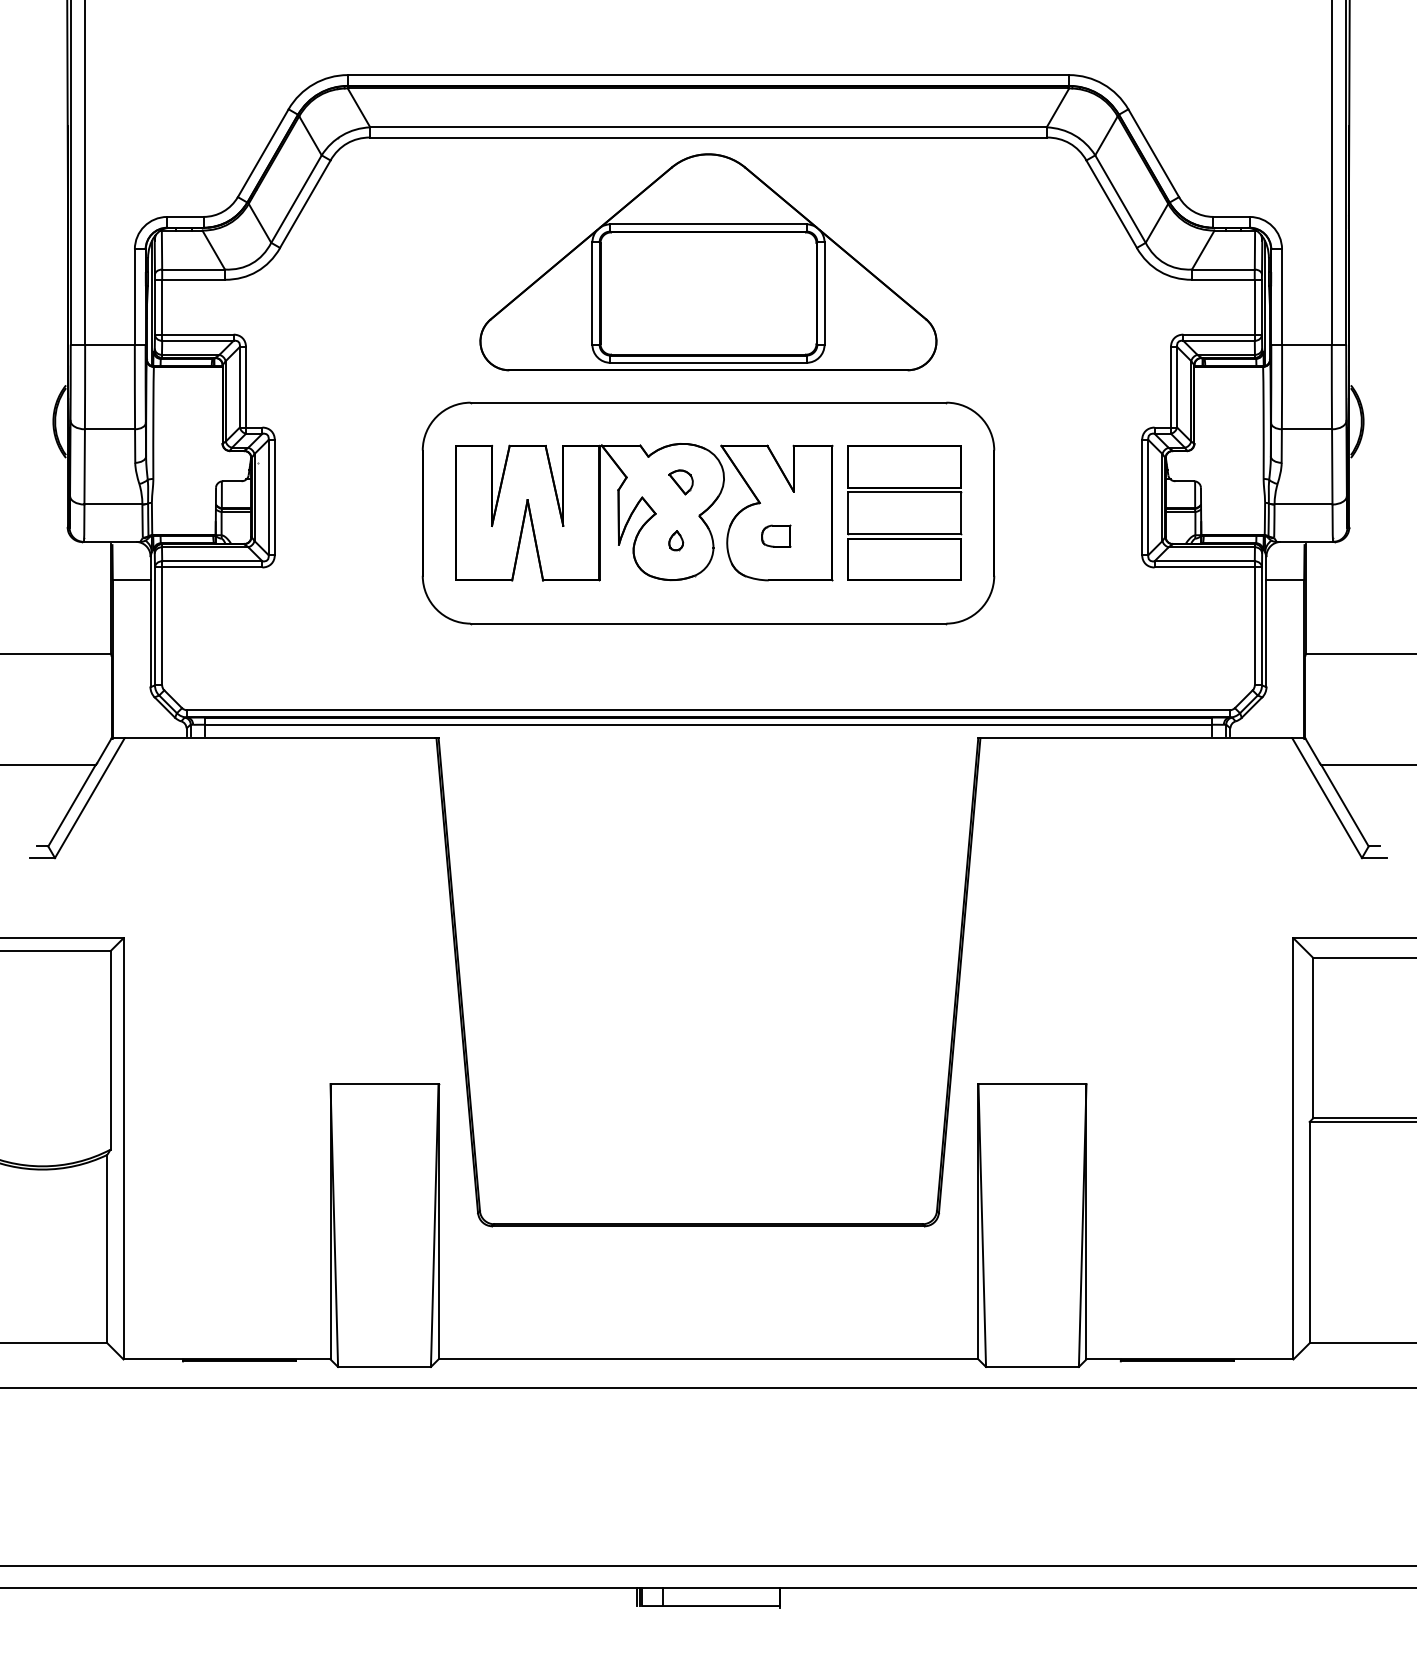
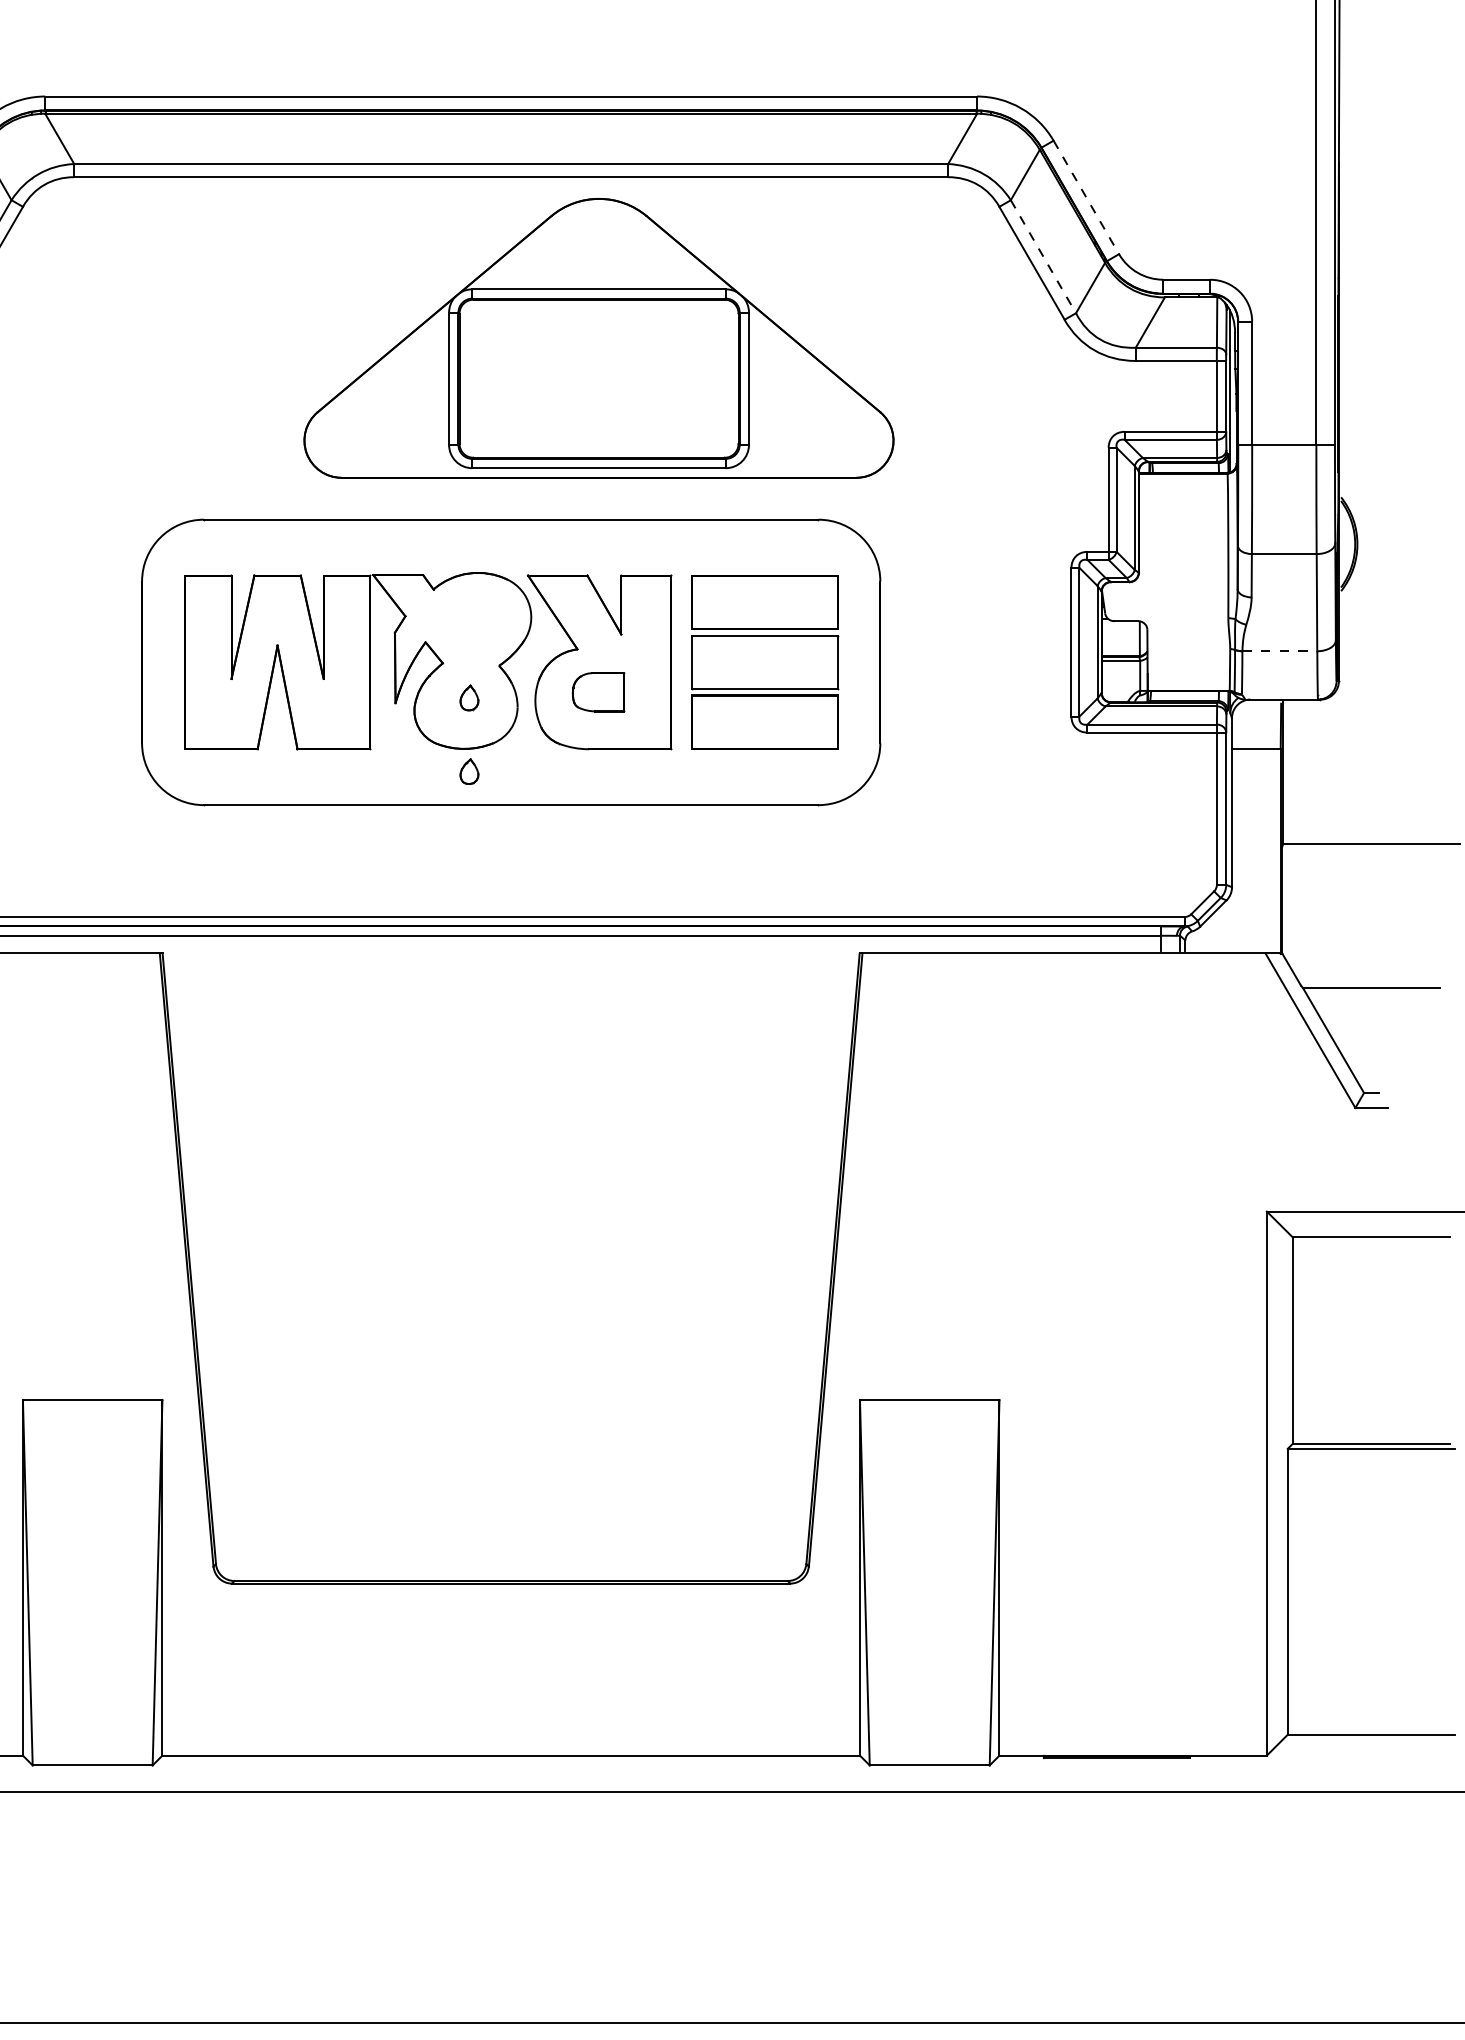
line: (1153, 153) -> (1086, 197), solid -> dashed
line: (1120, 199) -> (1043, 257), solid -> dashed
part: (708, 262) -> (599, 338), moved
part: (680, 482) -> (475, 622), removed
line: (1303, 504) -> (1279, 651), solid -> dashed
part: (776, 535) -> (599, 691), size x1.4
part: (676, 597) -> (469, 771), added

